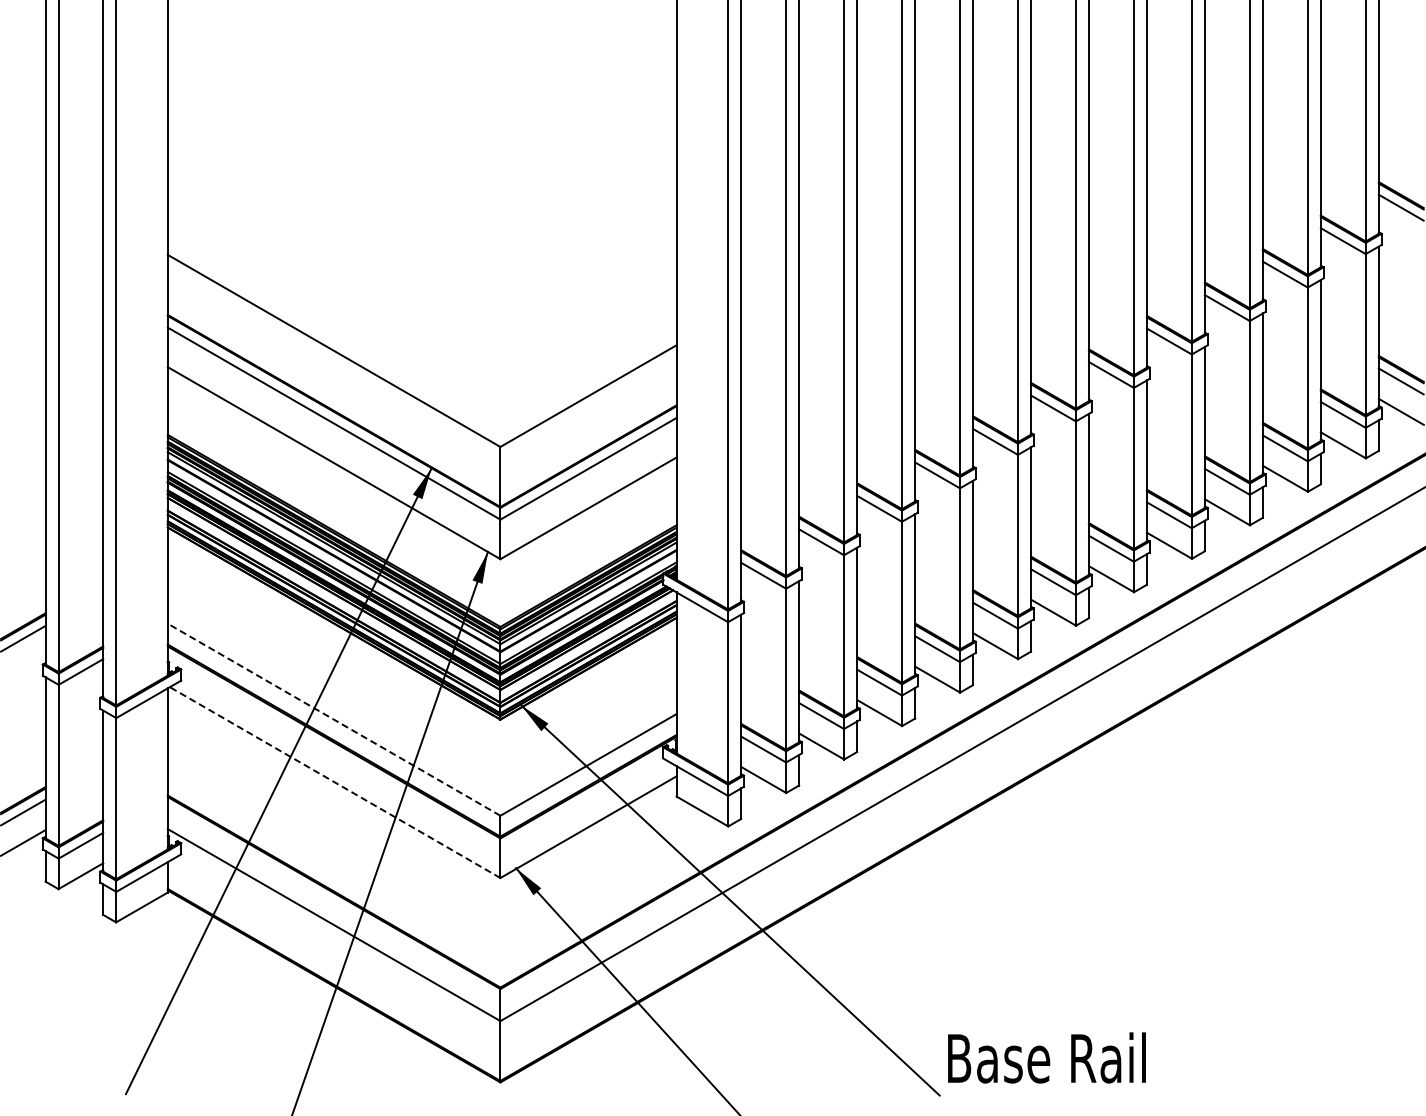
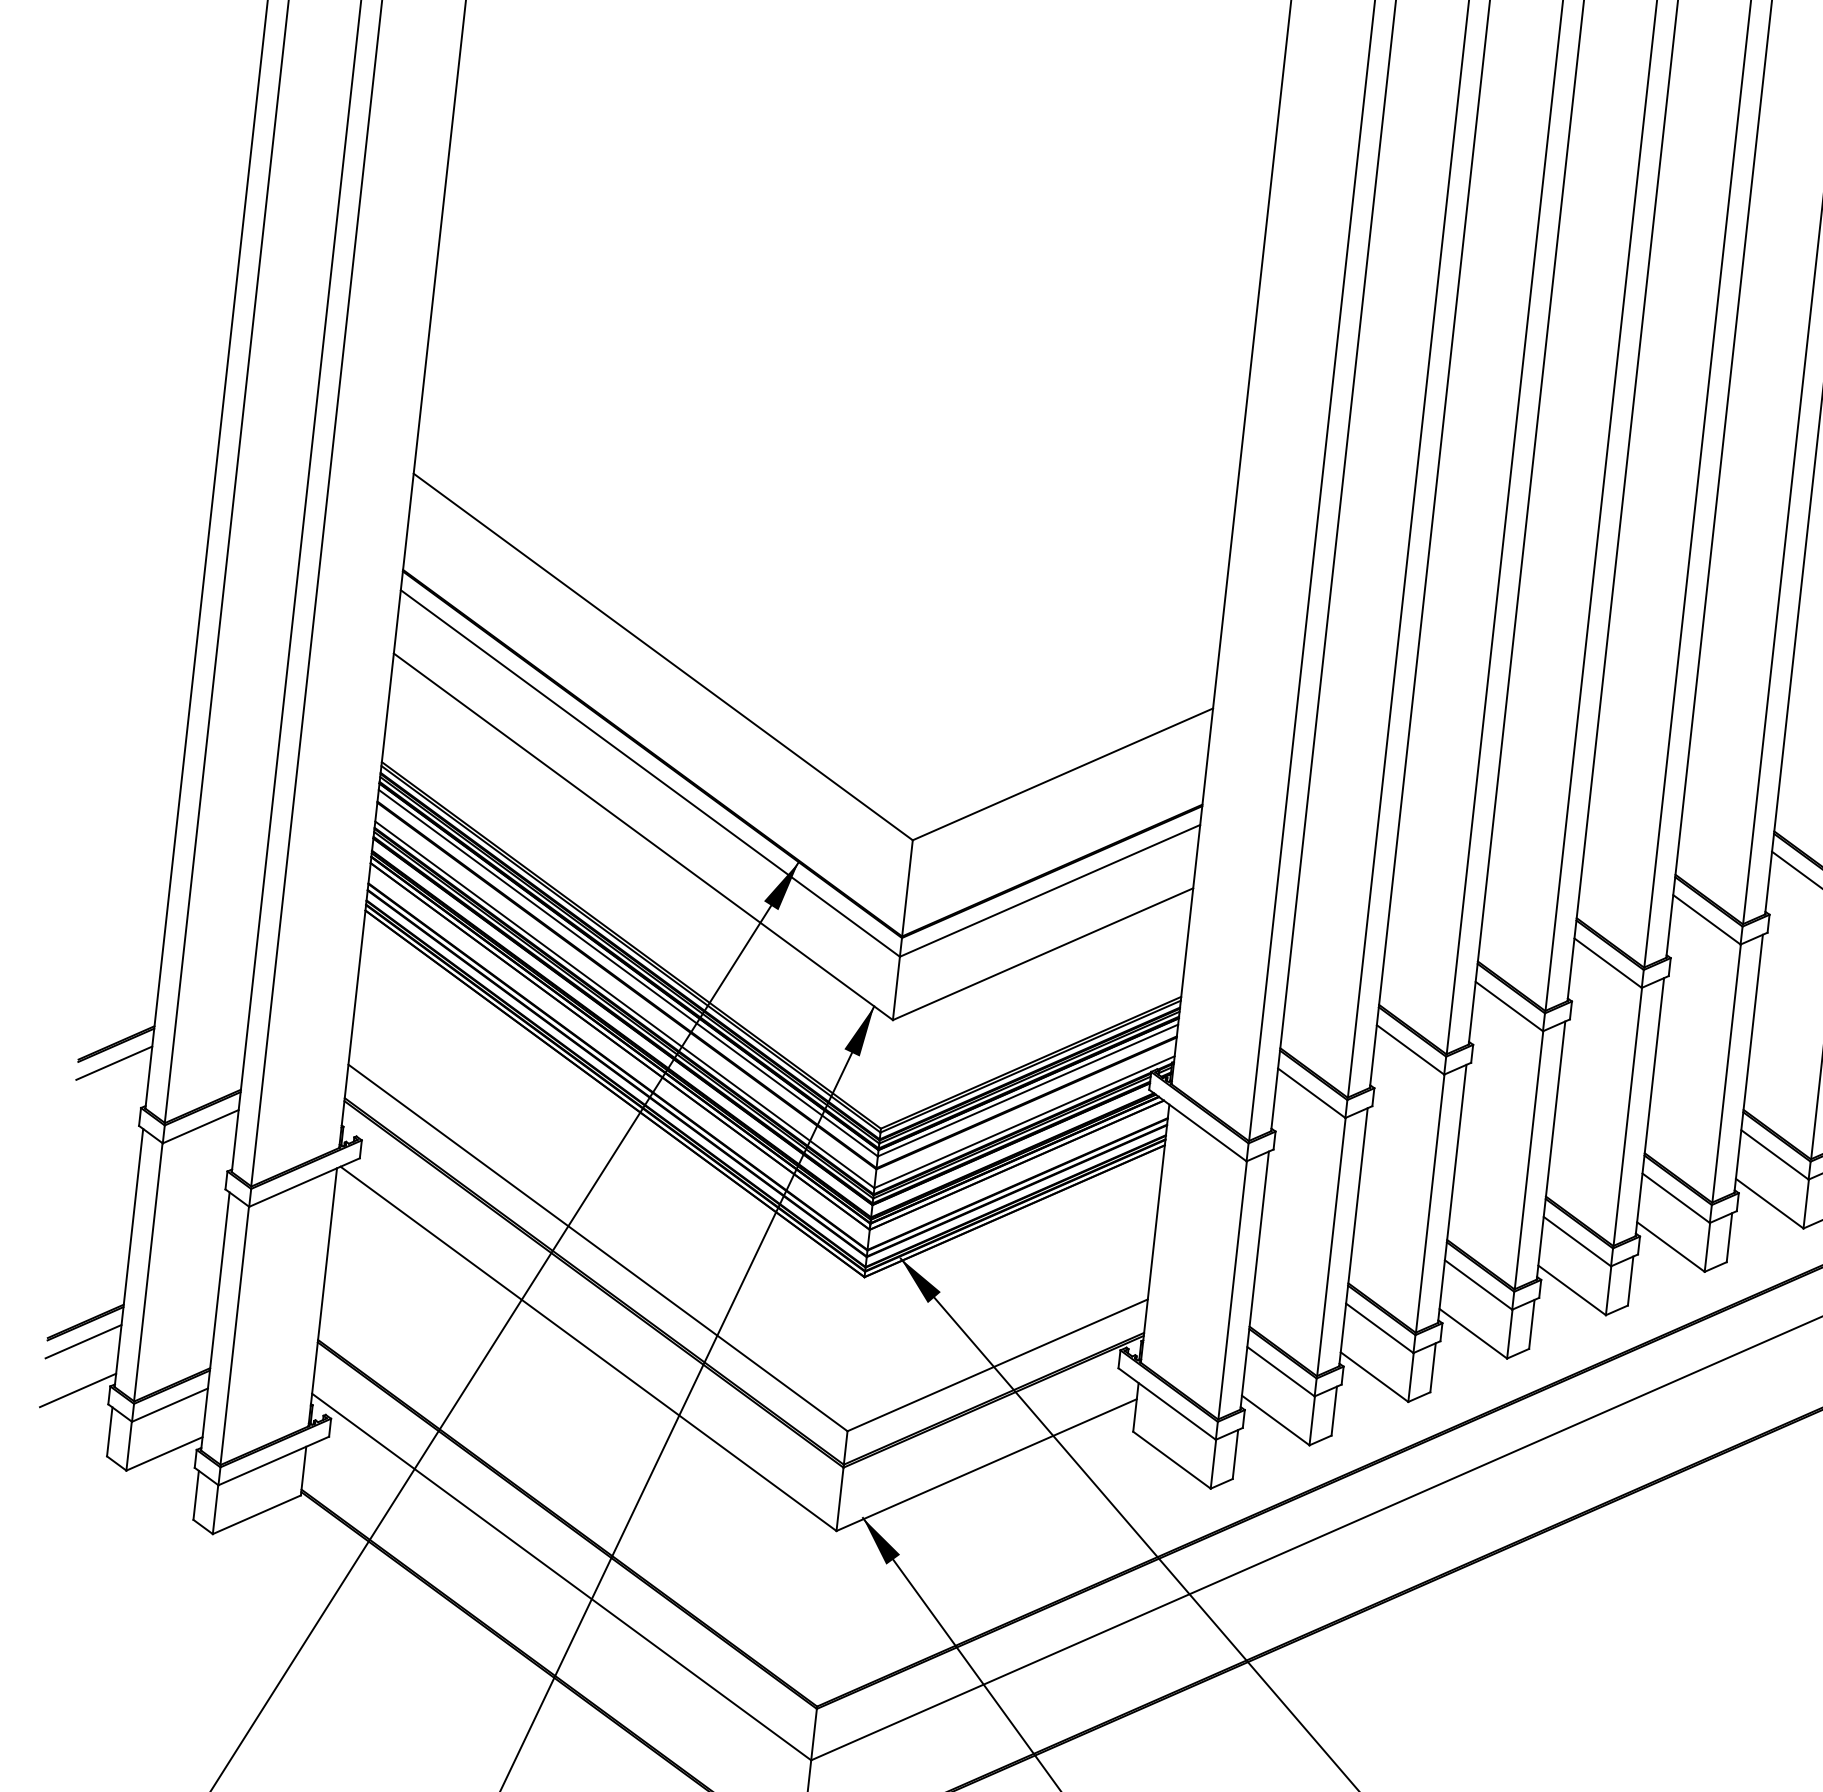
line: (333, 719) -> (597, 1247), dashed -> solid
line: (335, 782) -> (589, 1348), dashed -> solid

